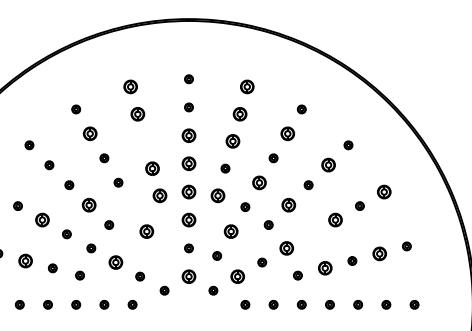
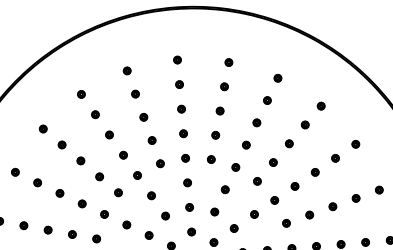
part: (130, 86) -> (127, 70), size x0.62
part: (247, 86) -> (229, 62), size x0.62
part: (137, 113) -> (135, 93), size x0.62
part: (239, 113) -> (223, 86), size x0.62
part: (90, 133) -> (95, 114), size x0.62
part: (287, 133) -> (267, 100), size x0.62
part: (188, 135) -> (181, 109), size x0.62
part: (145, 141) -> (144, 117), added
part: (232, 141) -> (219, 111), size x0.62
part: (188, 163) -> (183, 133), size x0.62
part: (328, 165) -> (305, 125), size x0.62
part: (152, 168) -> (152, 140), size x0.62
part: (259, 182) -> (246, 144), size x0.62
part: (188, 191) -> (185, 157), size x0.62
part: (384, 191) -> (355, 143), size x0.62
part: (159, 195) -> (160, 163), size x0.62
part: (218, 195) -> (211, 159), size x0.62
part: (89, 204) -> (99, 176), size x0.62
part: (288, 204) -> (273, 162), size x0.62
part: (132, 206) -> (137, 174), added
part: (42, 220) -> (60, 193), size x0.62
part: (188, 220) -> (187, 183), size x0.62
part: (335, 220) -> (315, 172), size x0.62
part: (146, 231) -> (151, 195), size x0.62
part: (231, 231) -> (225, 189), size x0.62
part: (310, 234) -> (294, 186), added
part: (286, 248) -> (274, 200), size x0.62
part: (379, 253) -> (355, 198), size x0.62
part: (160, 255) -> (165, 215), added
part: (25, 260) -> (48, 229), size x0.62
part: (115, 262) -> (126, 224), size x0.62
part: (324, 268) -> (309, 215), size x0.62
part: (188, 276) -> (191, 231), size x0.62
part: (237, 276) -> (233, 228), size x0.62

